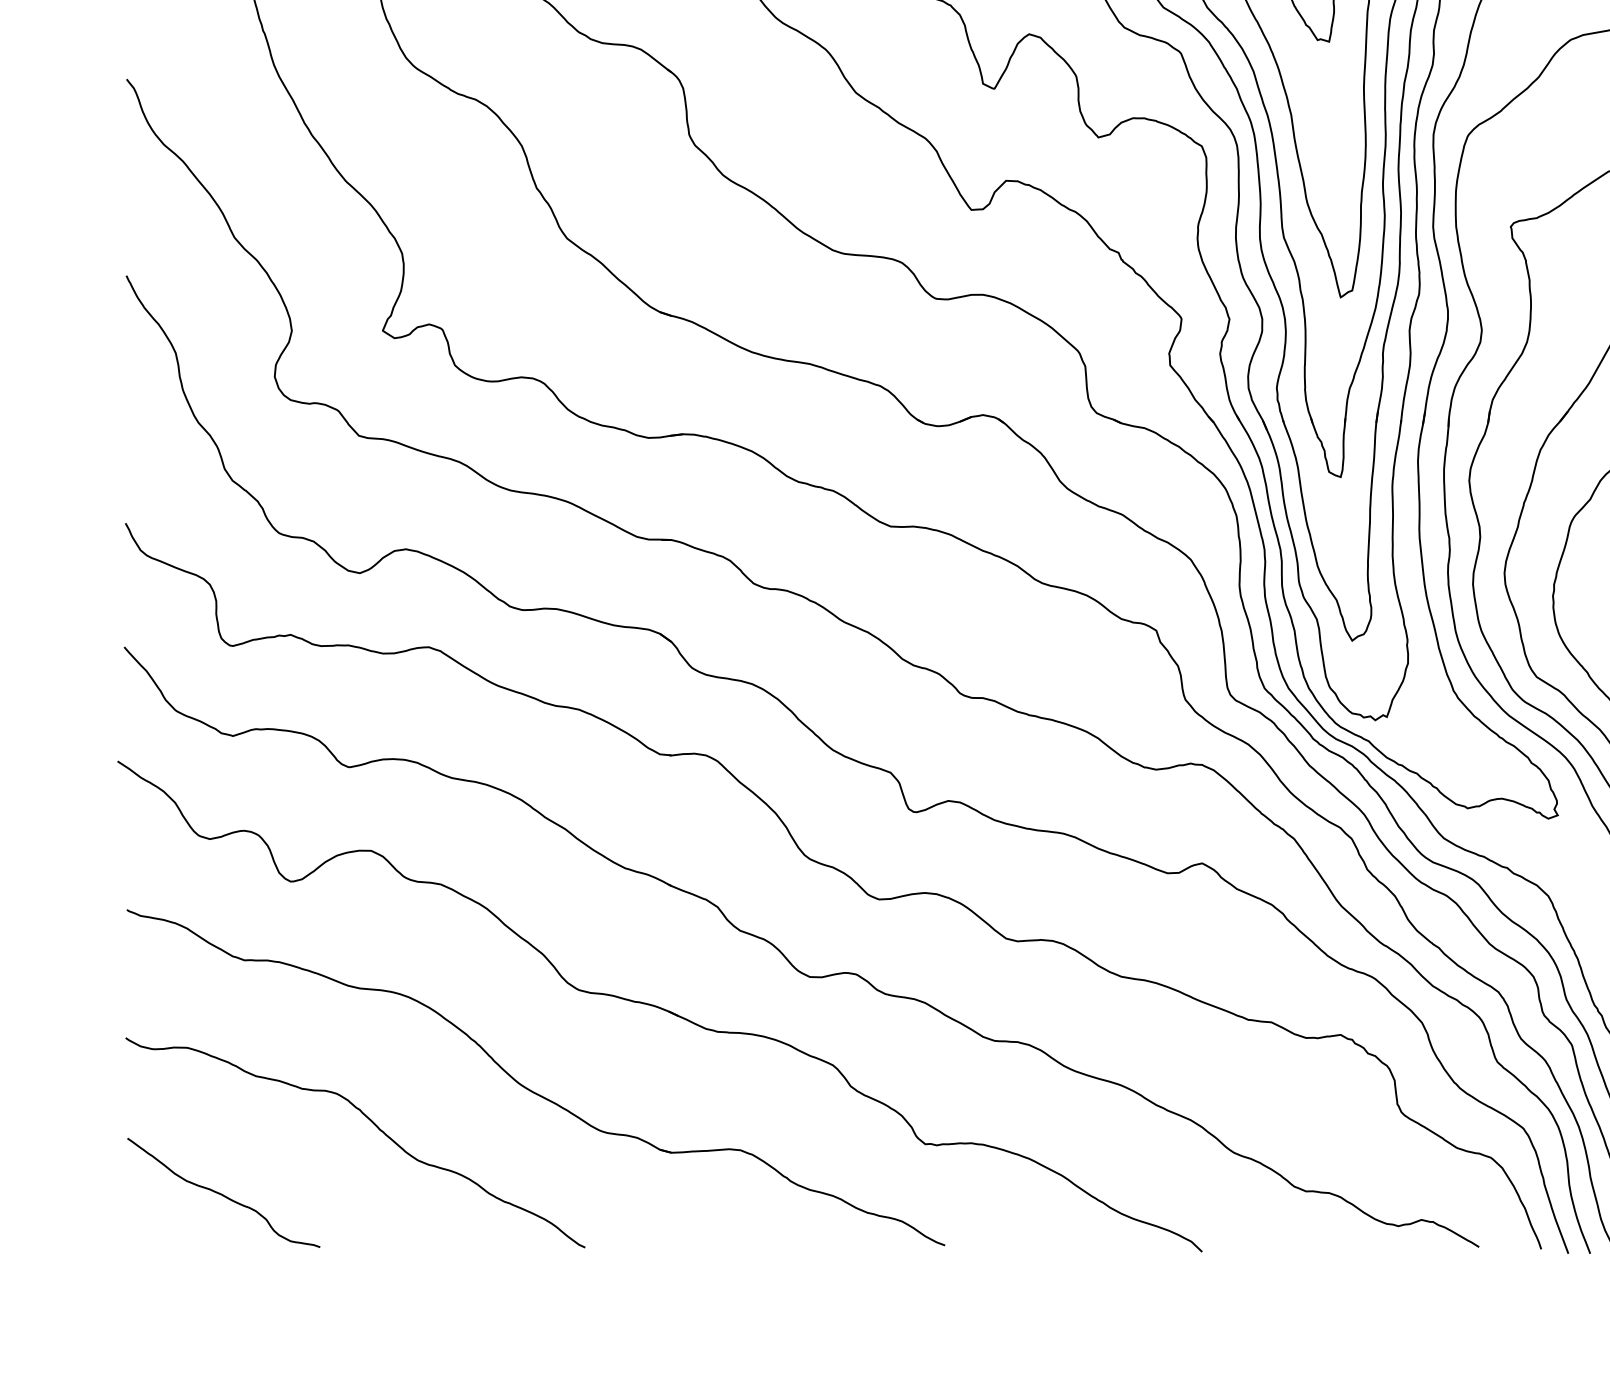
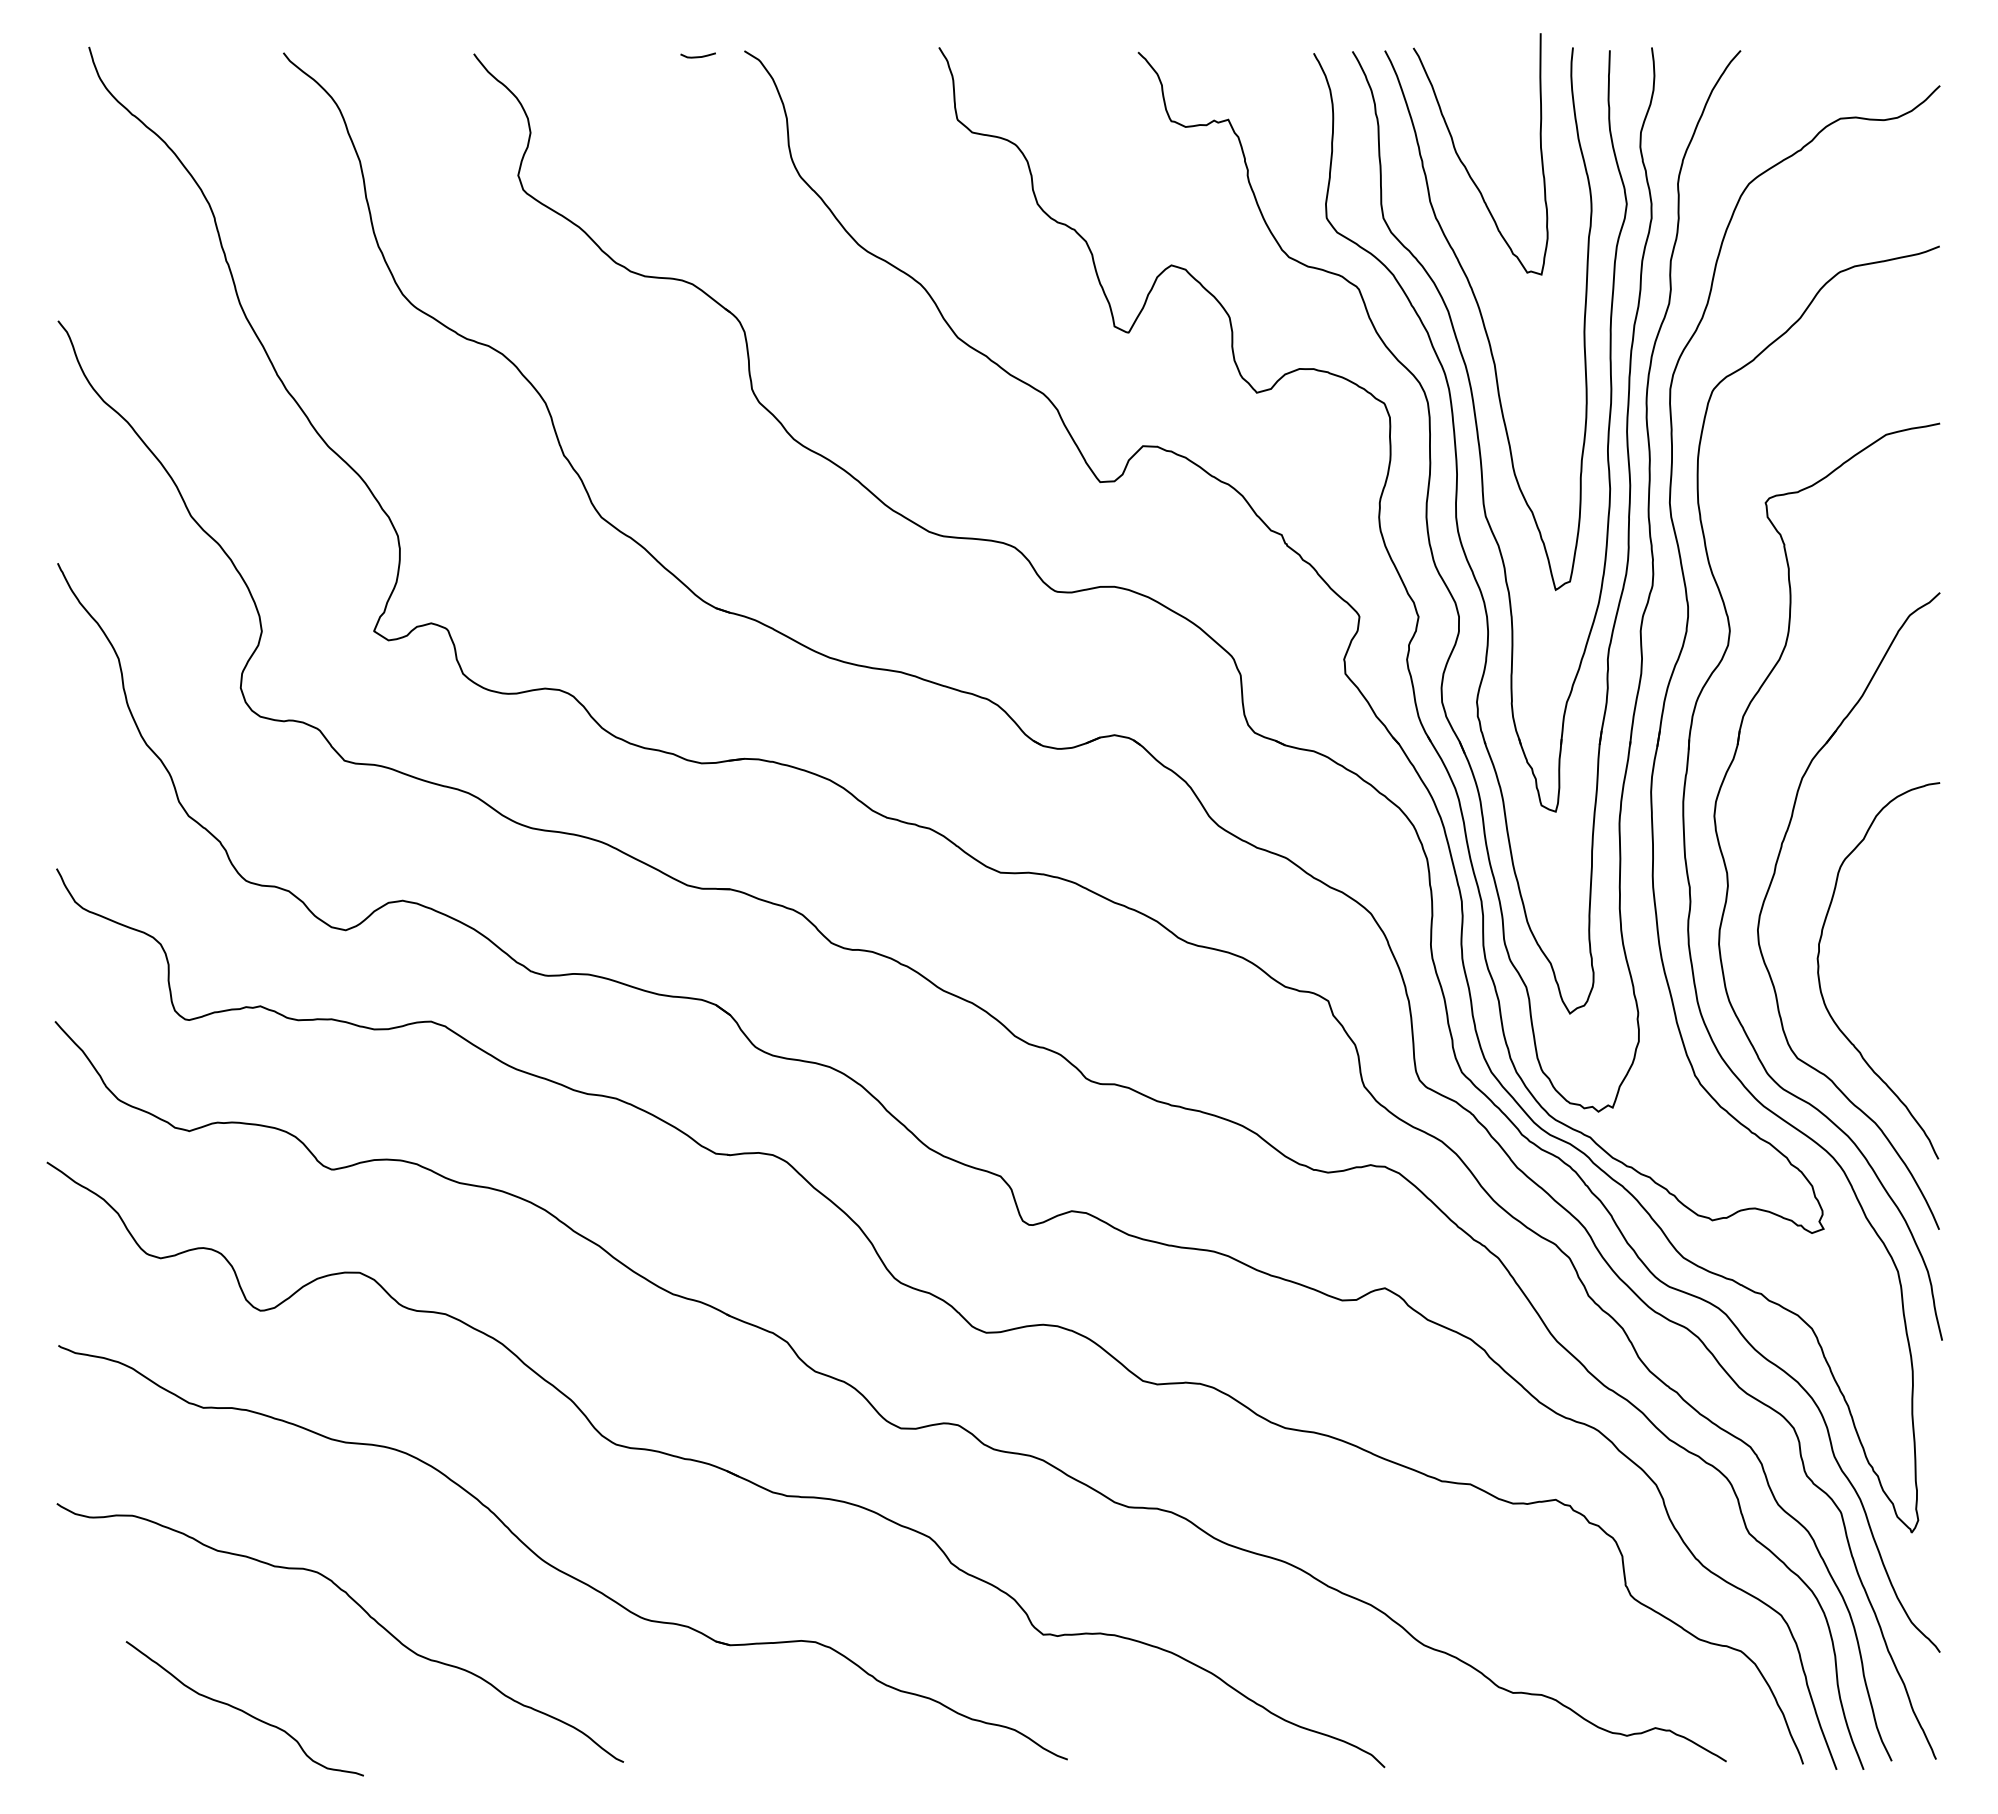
curve: (222, 1194) -> (243, 1710), moved

